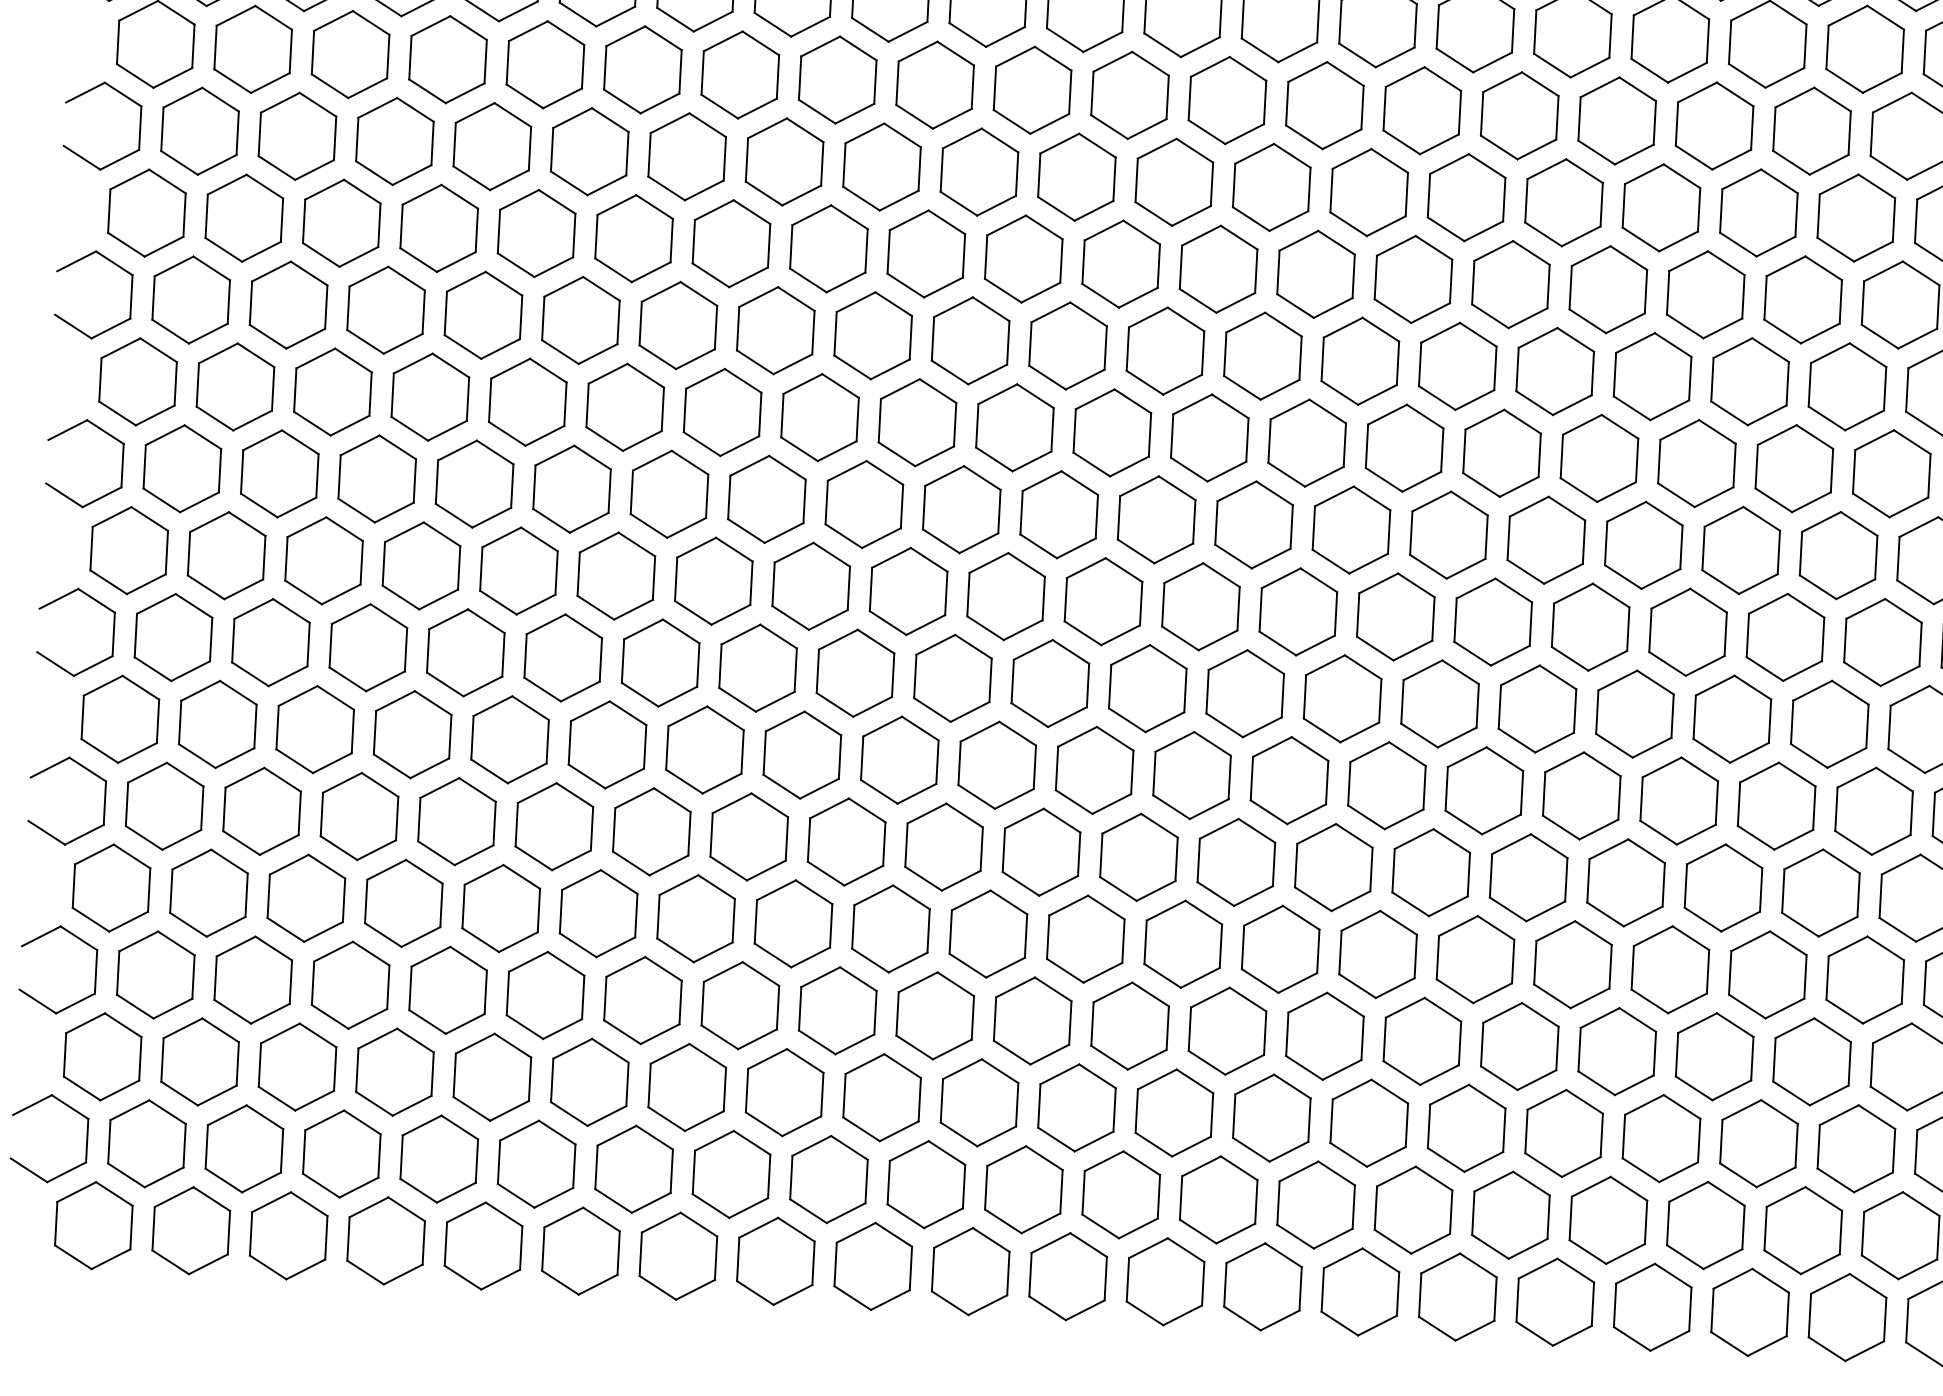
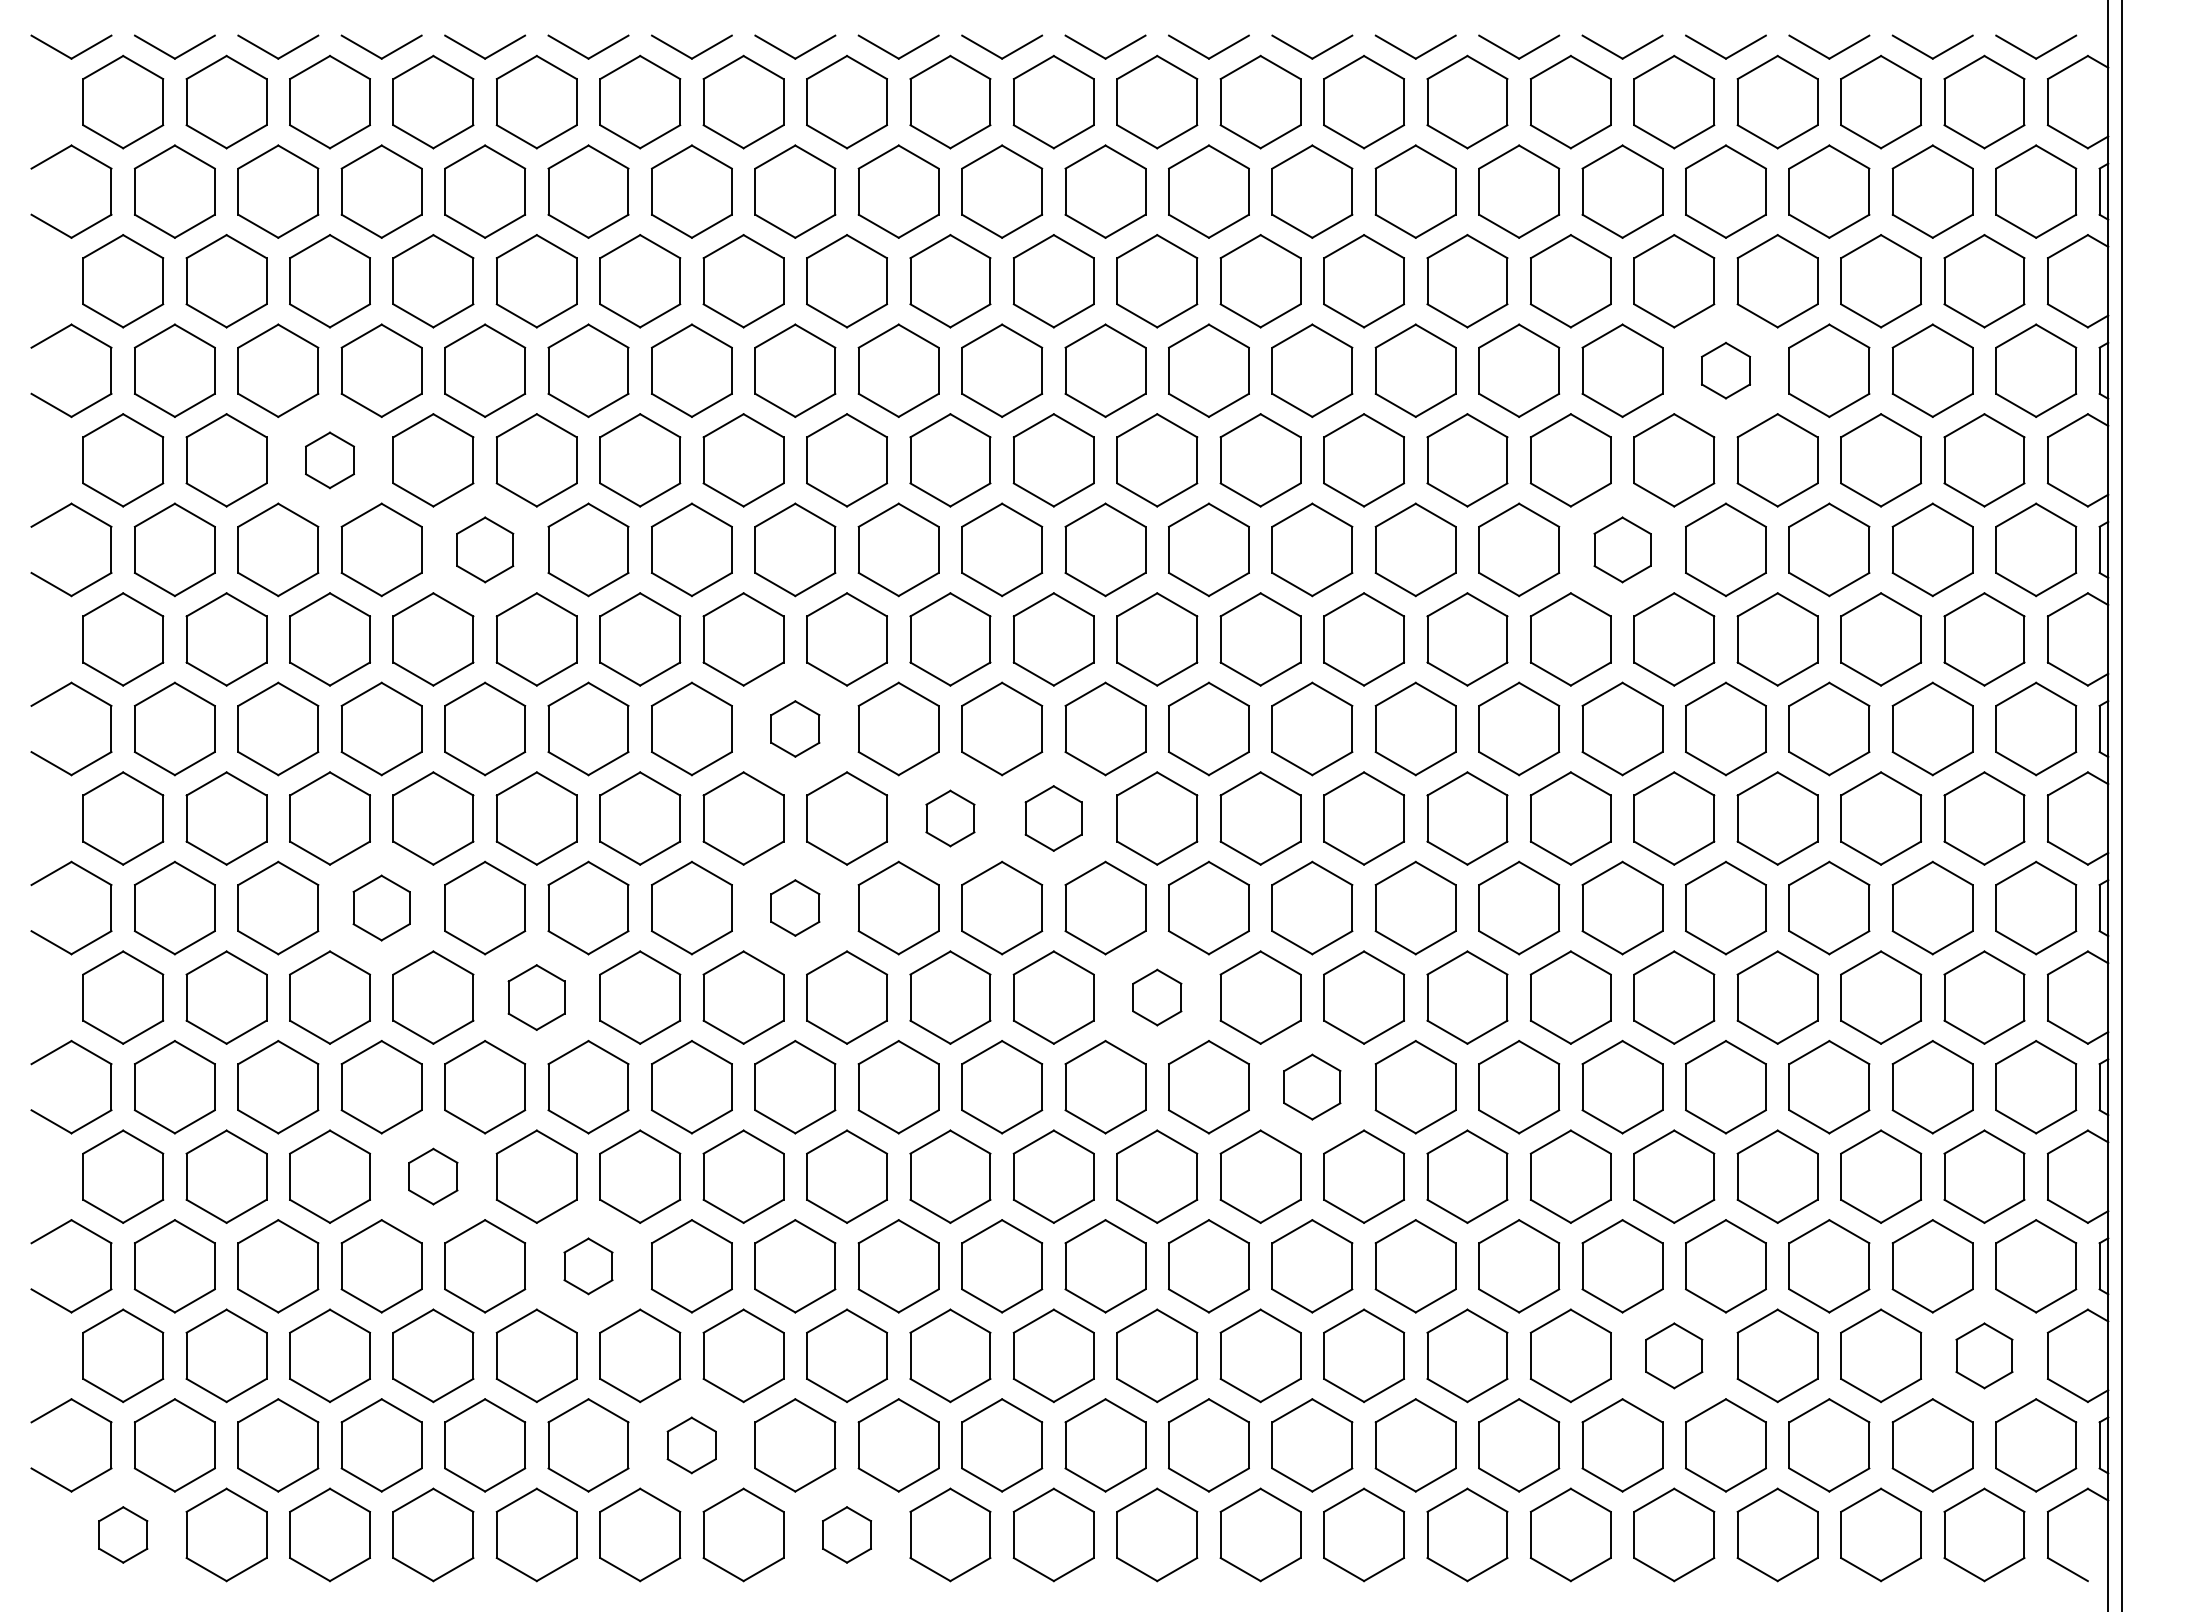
part: (1661, 207) -> (1725, 370), size x0.6
part: (341, 223) -> (329, 460), size x0.6
part: (483, 315) -> (485, 549), size x0.7
part: (1555, 371) -> (1622, 549), size x0.7
part: (767, 498) -> (795, 728), size x0.6
part: (908, 591) -> (950, 818), size x0.6
part: (1005, 596) -> (1053, 818), size x0.7
part: (368, 647) -> (381, 907), size x0.7
part: (758, 667) -> (795, 907), size x0.6
part: (509, 739) -> (536, 997), size x0.7
part: (1094, 770) -> (1157, 997), size x0.6
part: (1236, 861) -> (1312, 1086), size x0.7
part: (403, 903) -> (433, 1176), size x0.6
part: (545, 995) -> (588, 1266), size x0.6
part: (1564, 1133) -> (1674, 1355), size x0.7
part: (1856, 1148) -> (1984, 1355), size x0.7
part: (633, 1169) -> (691, 1445), size x0.6
part: (94, 1225) -> (123, 1534), size x0.6
part: (775, 1260) -> (846, 1534), size x0.6

